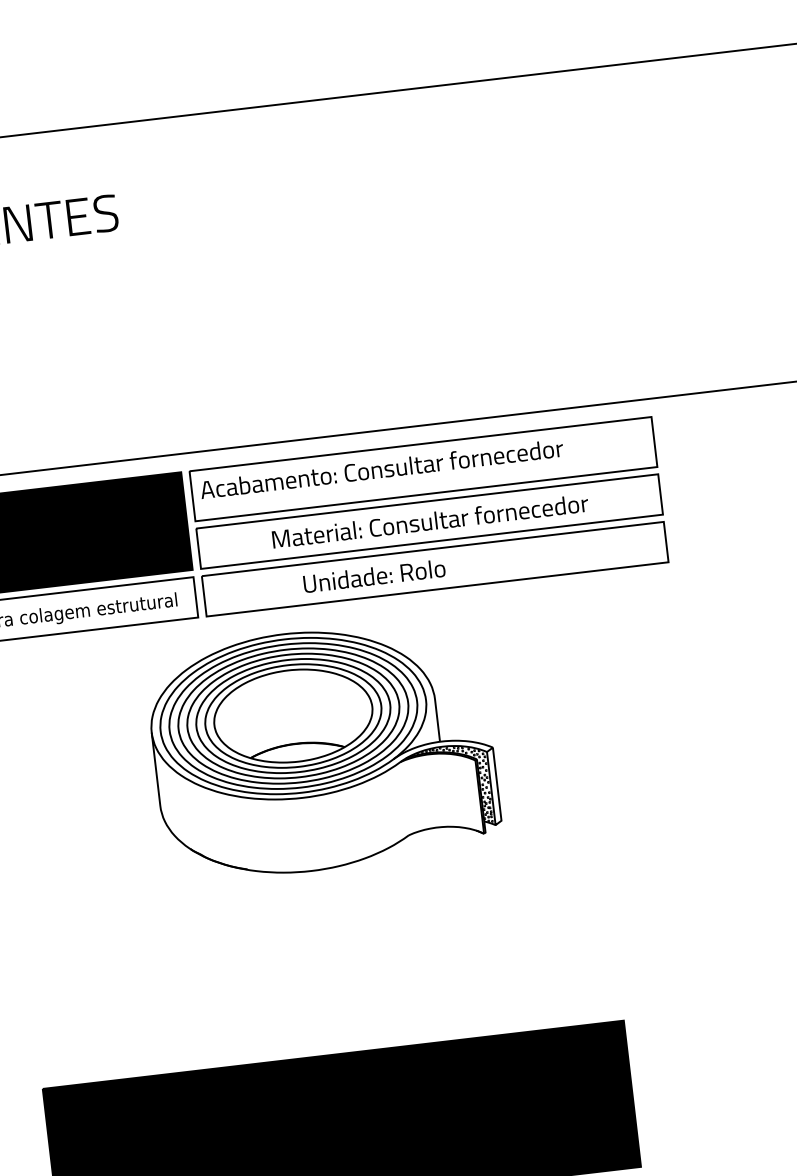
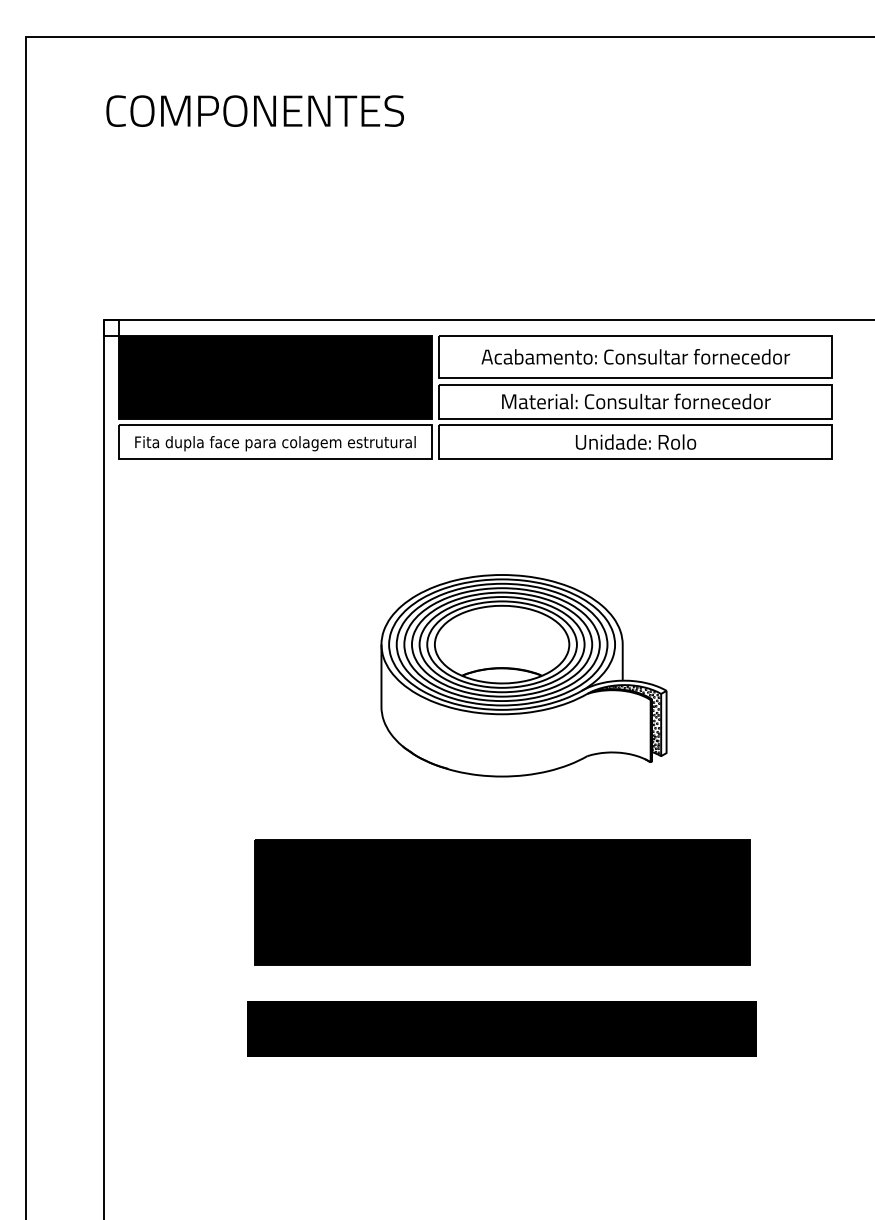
text: (381, 468) -> (635, 356), moved
text: (374, 575) -> (636, 441), moved
part: (322, 749) -> (523, 675), moved

